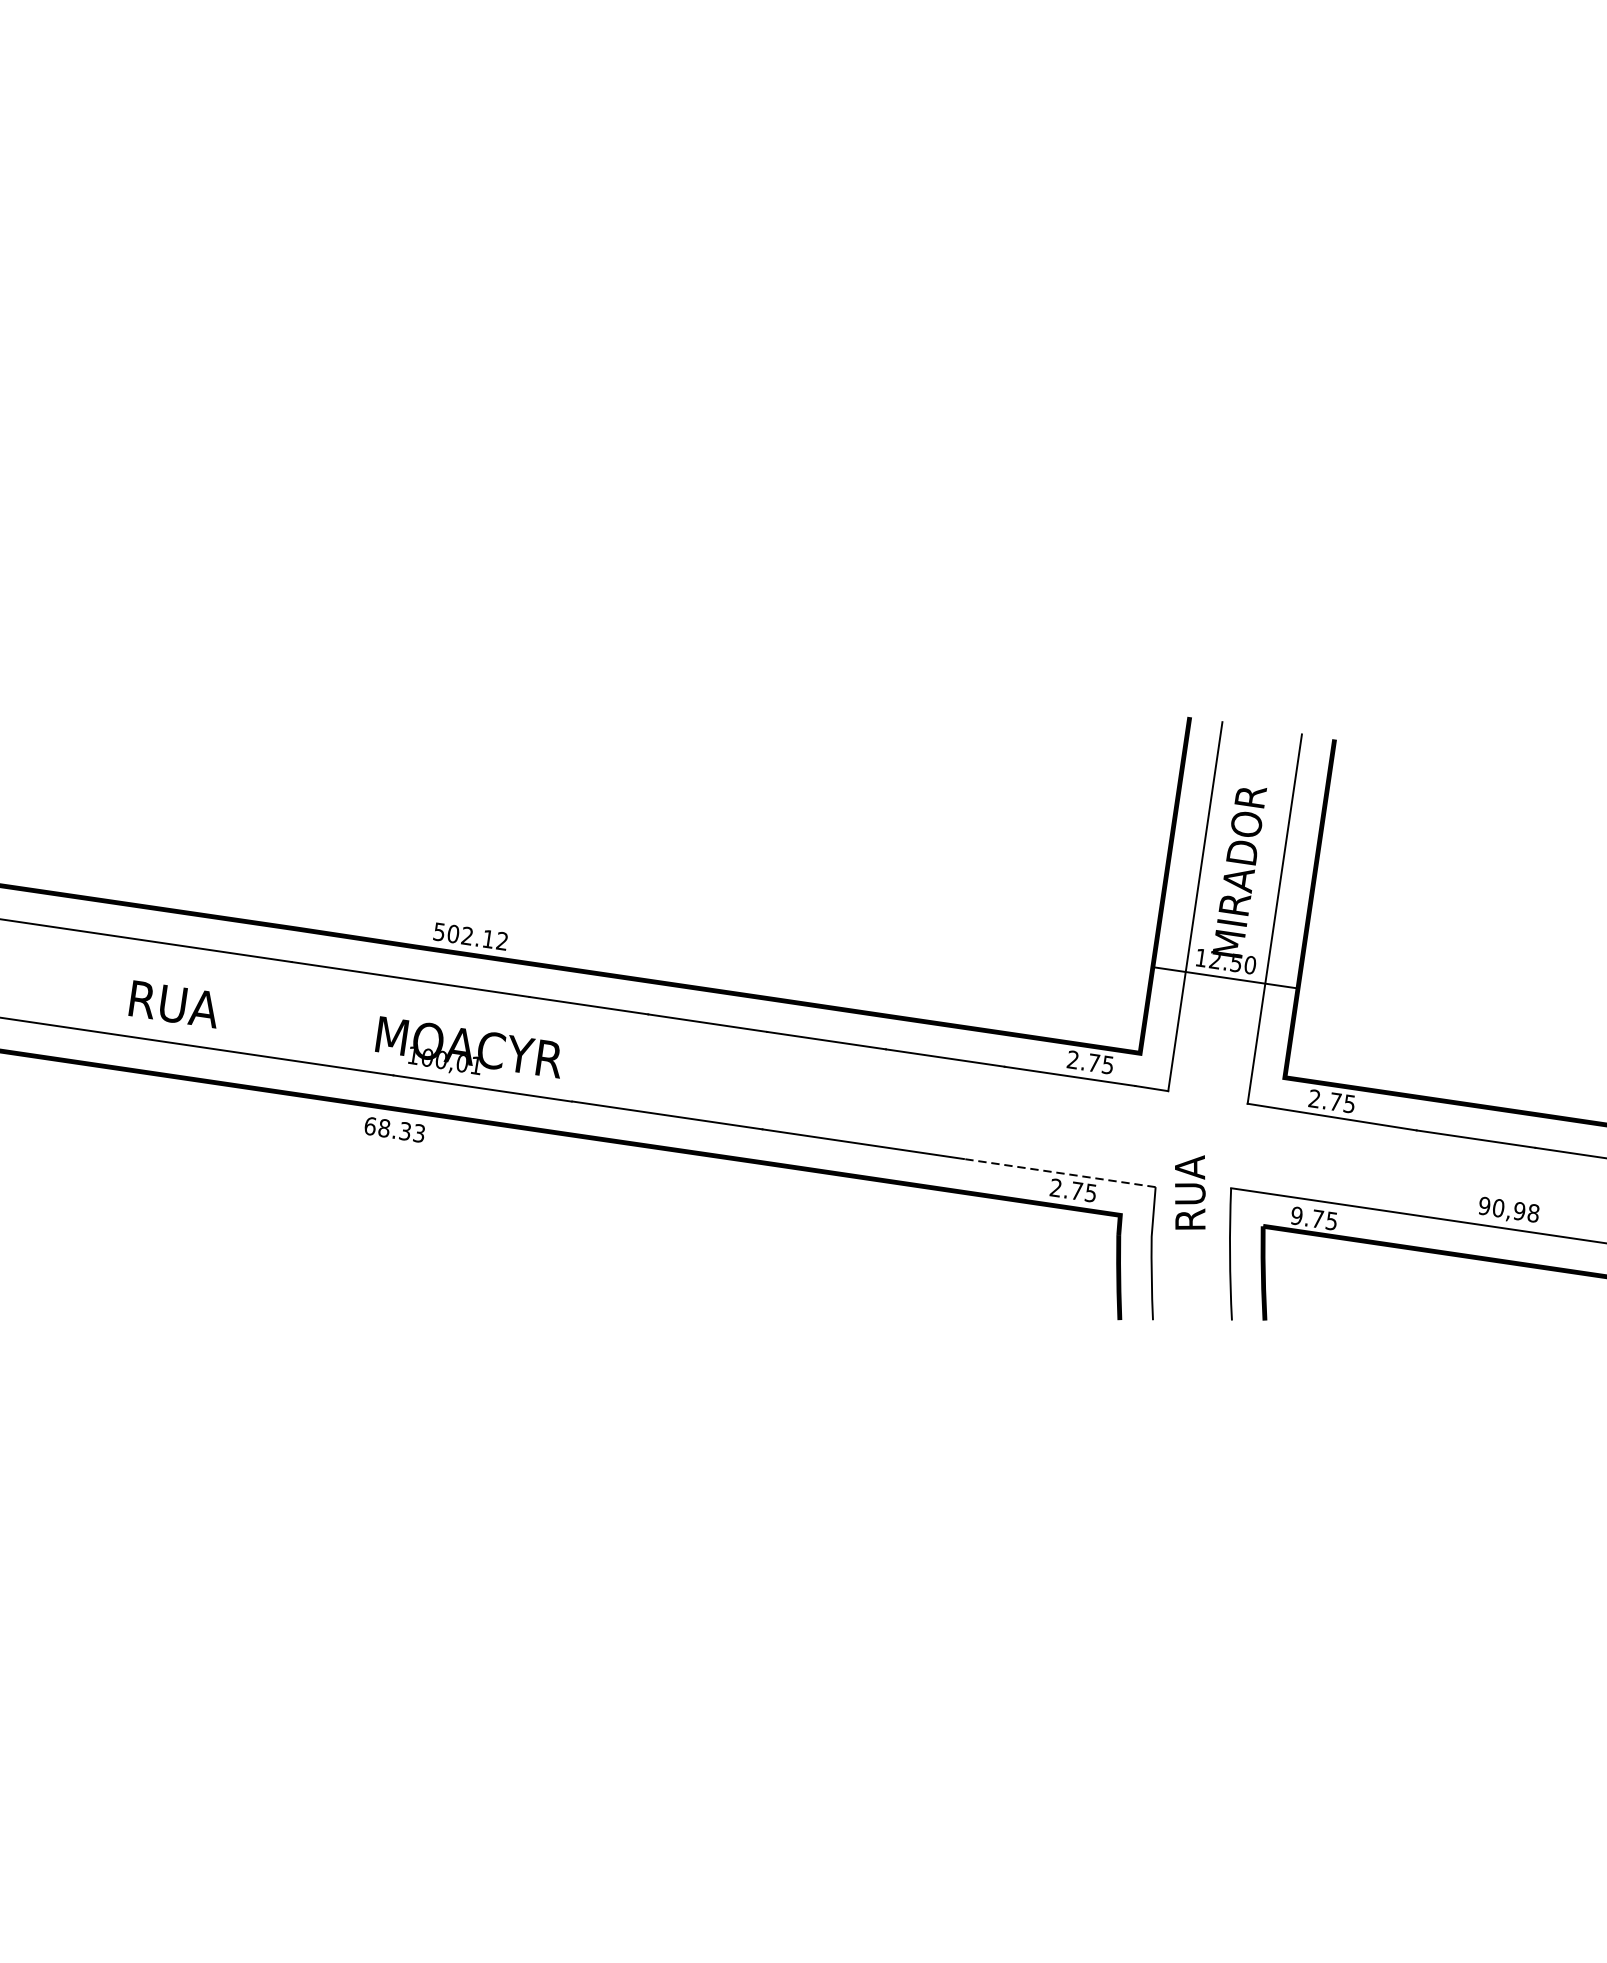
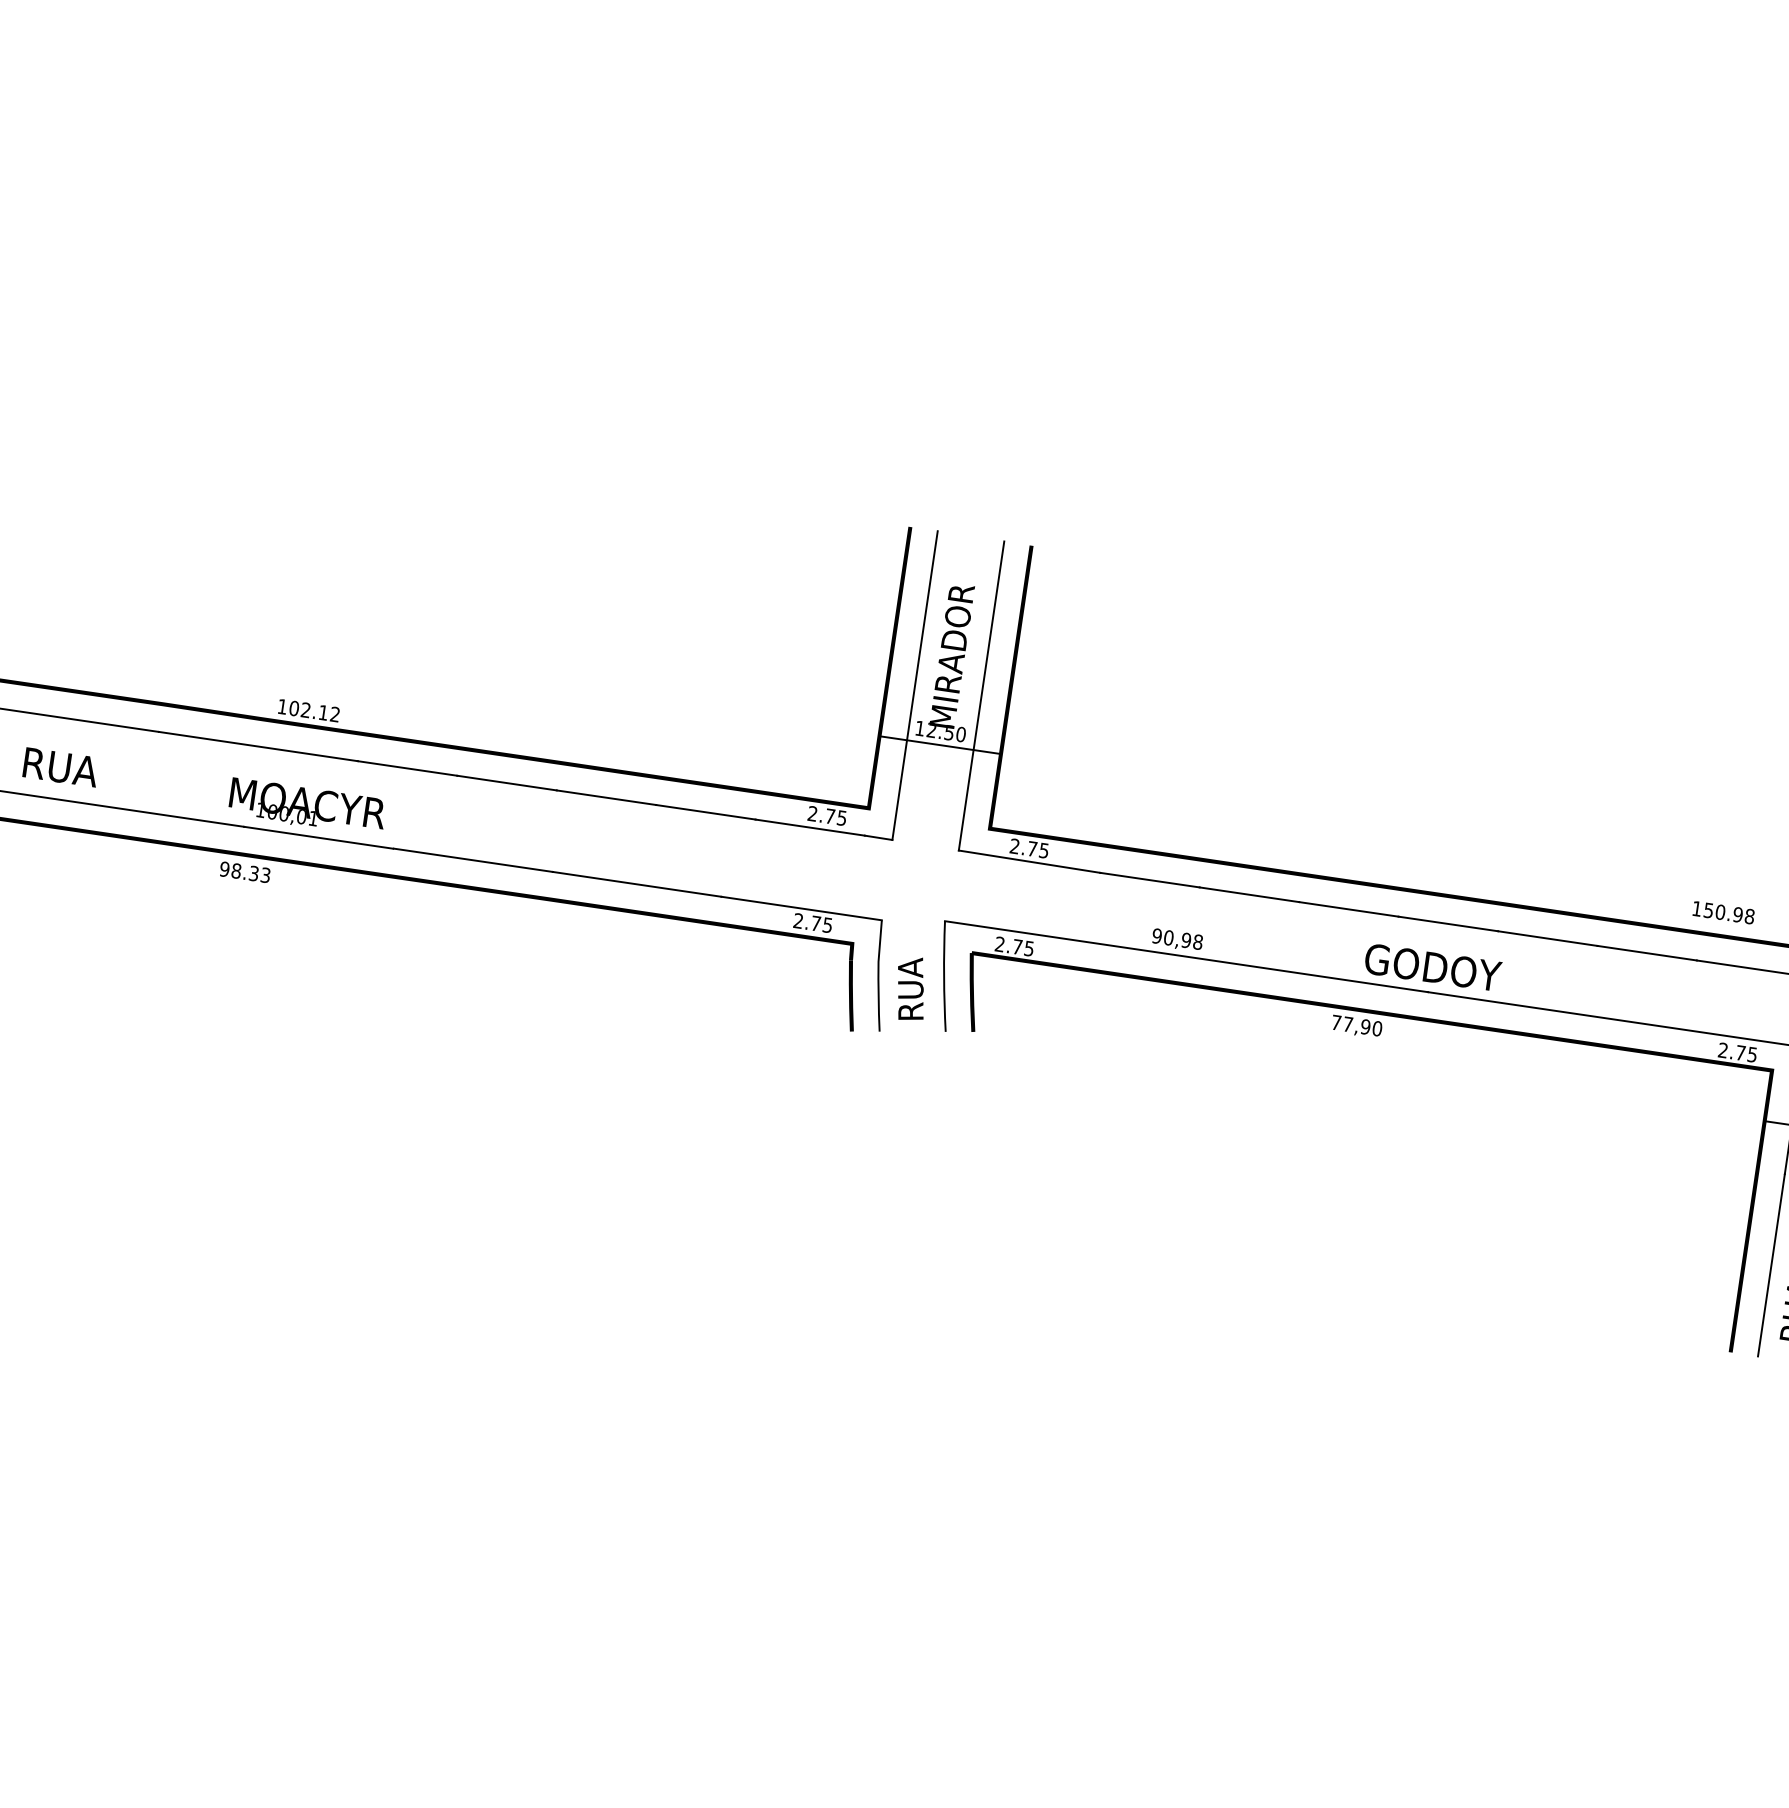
text: (438, 931) -> (281, 706), 502.12 -> 102.12
text: (370, 1126) -> (224, 869), 68.33 -> 98.33
line: (1059, 1173) -> (801, 908), dashed -> solid
text: (1189, 1192) -> (910, 988), moved
text: (1296, 1216) -> (999, 944), 9.75 -> 2.75

